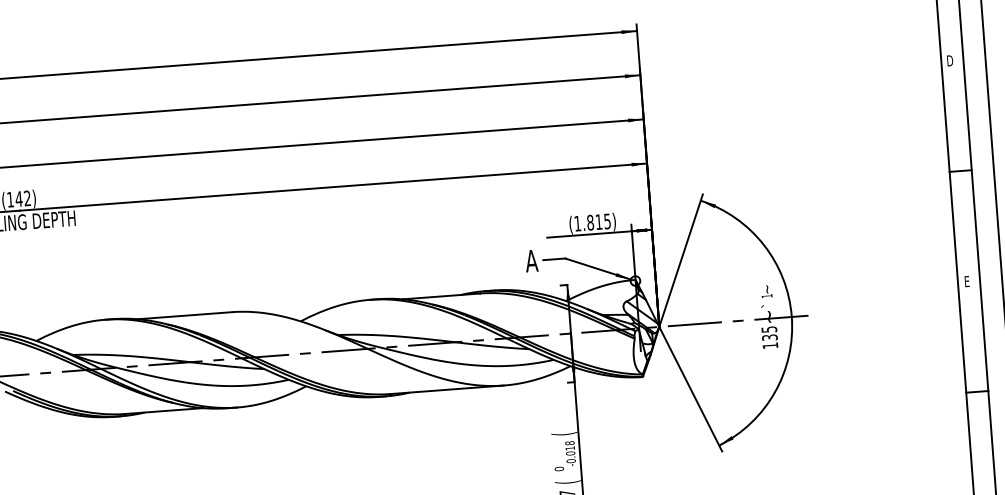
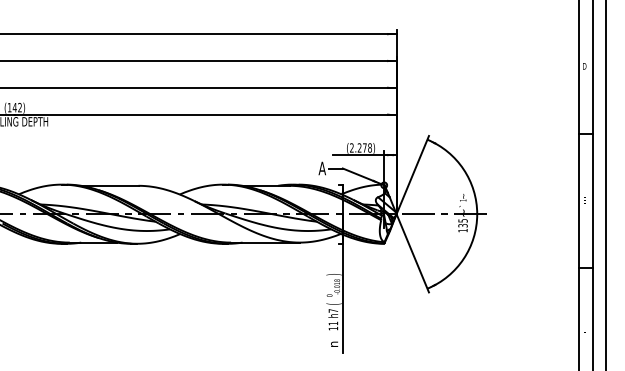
text: (591, 221) -> (360, 147), (1.815) -> (2.278)
text: (563, 433) -> (333, 274), ( -> )

